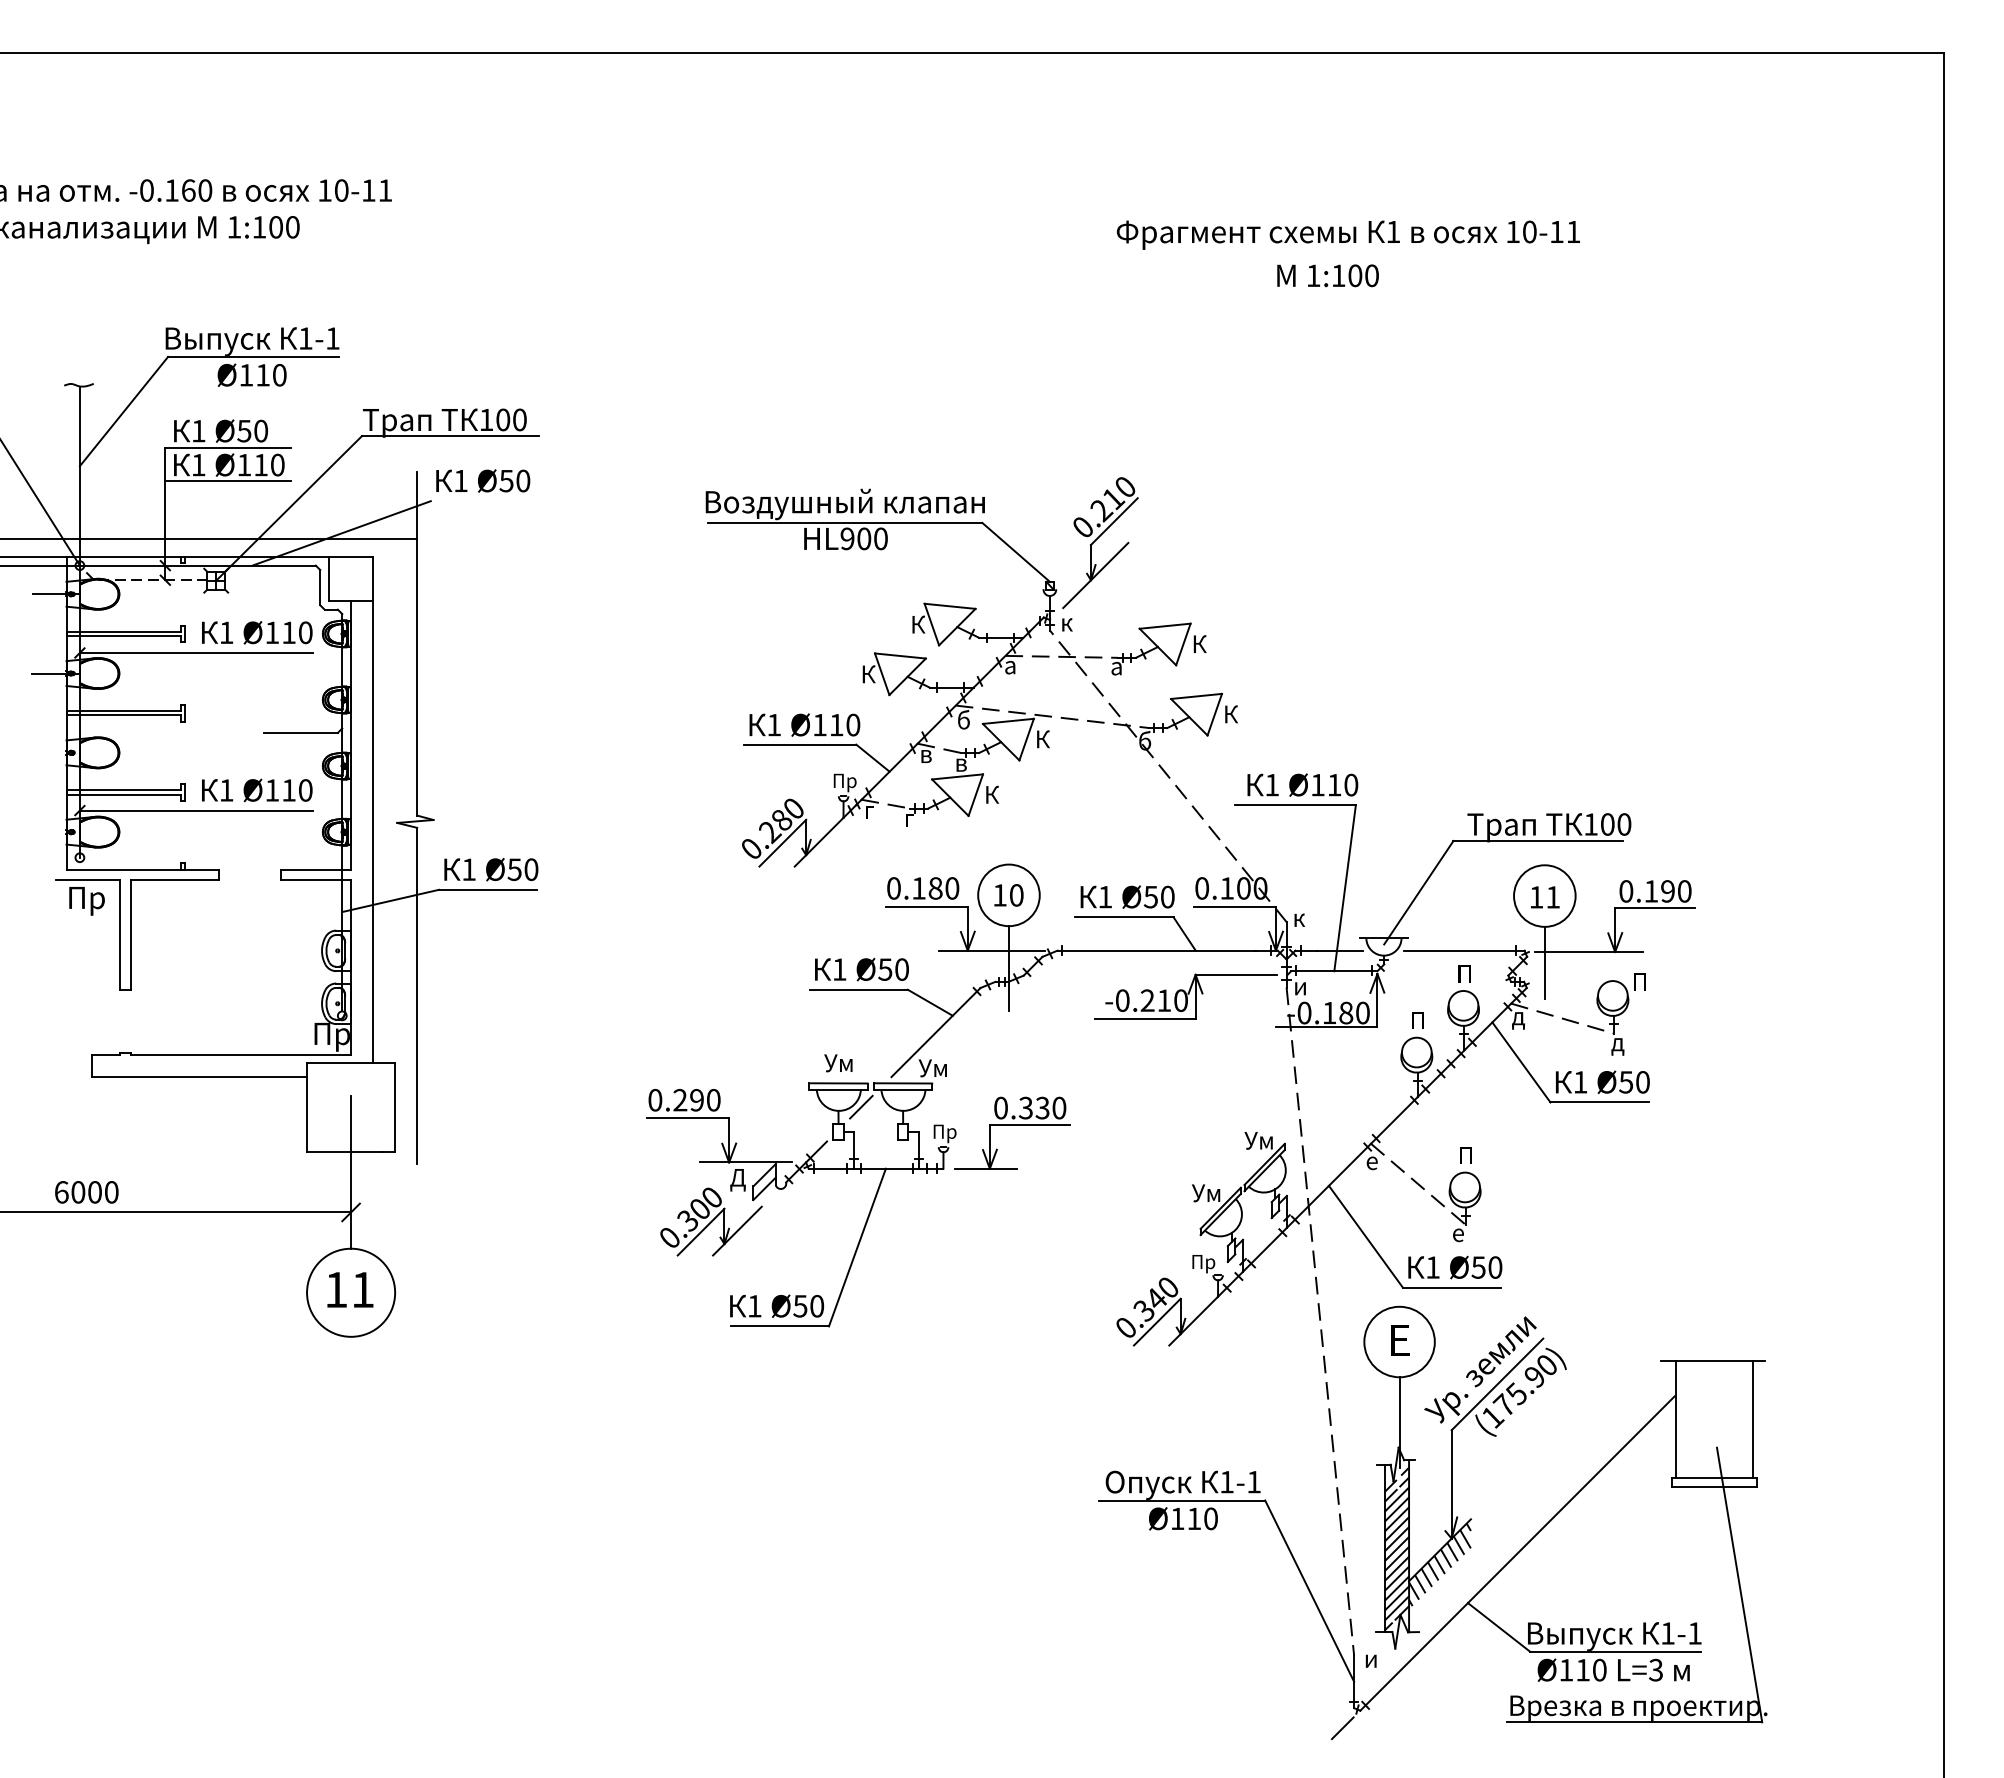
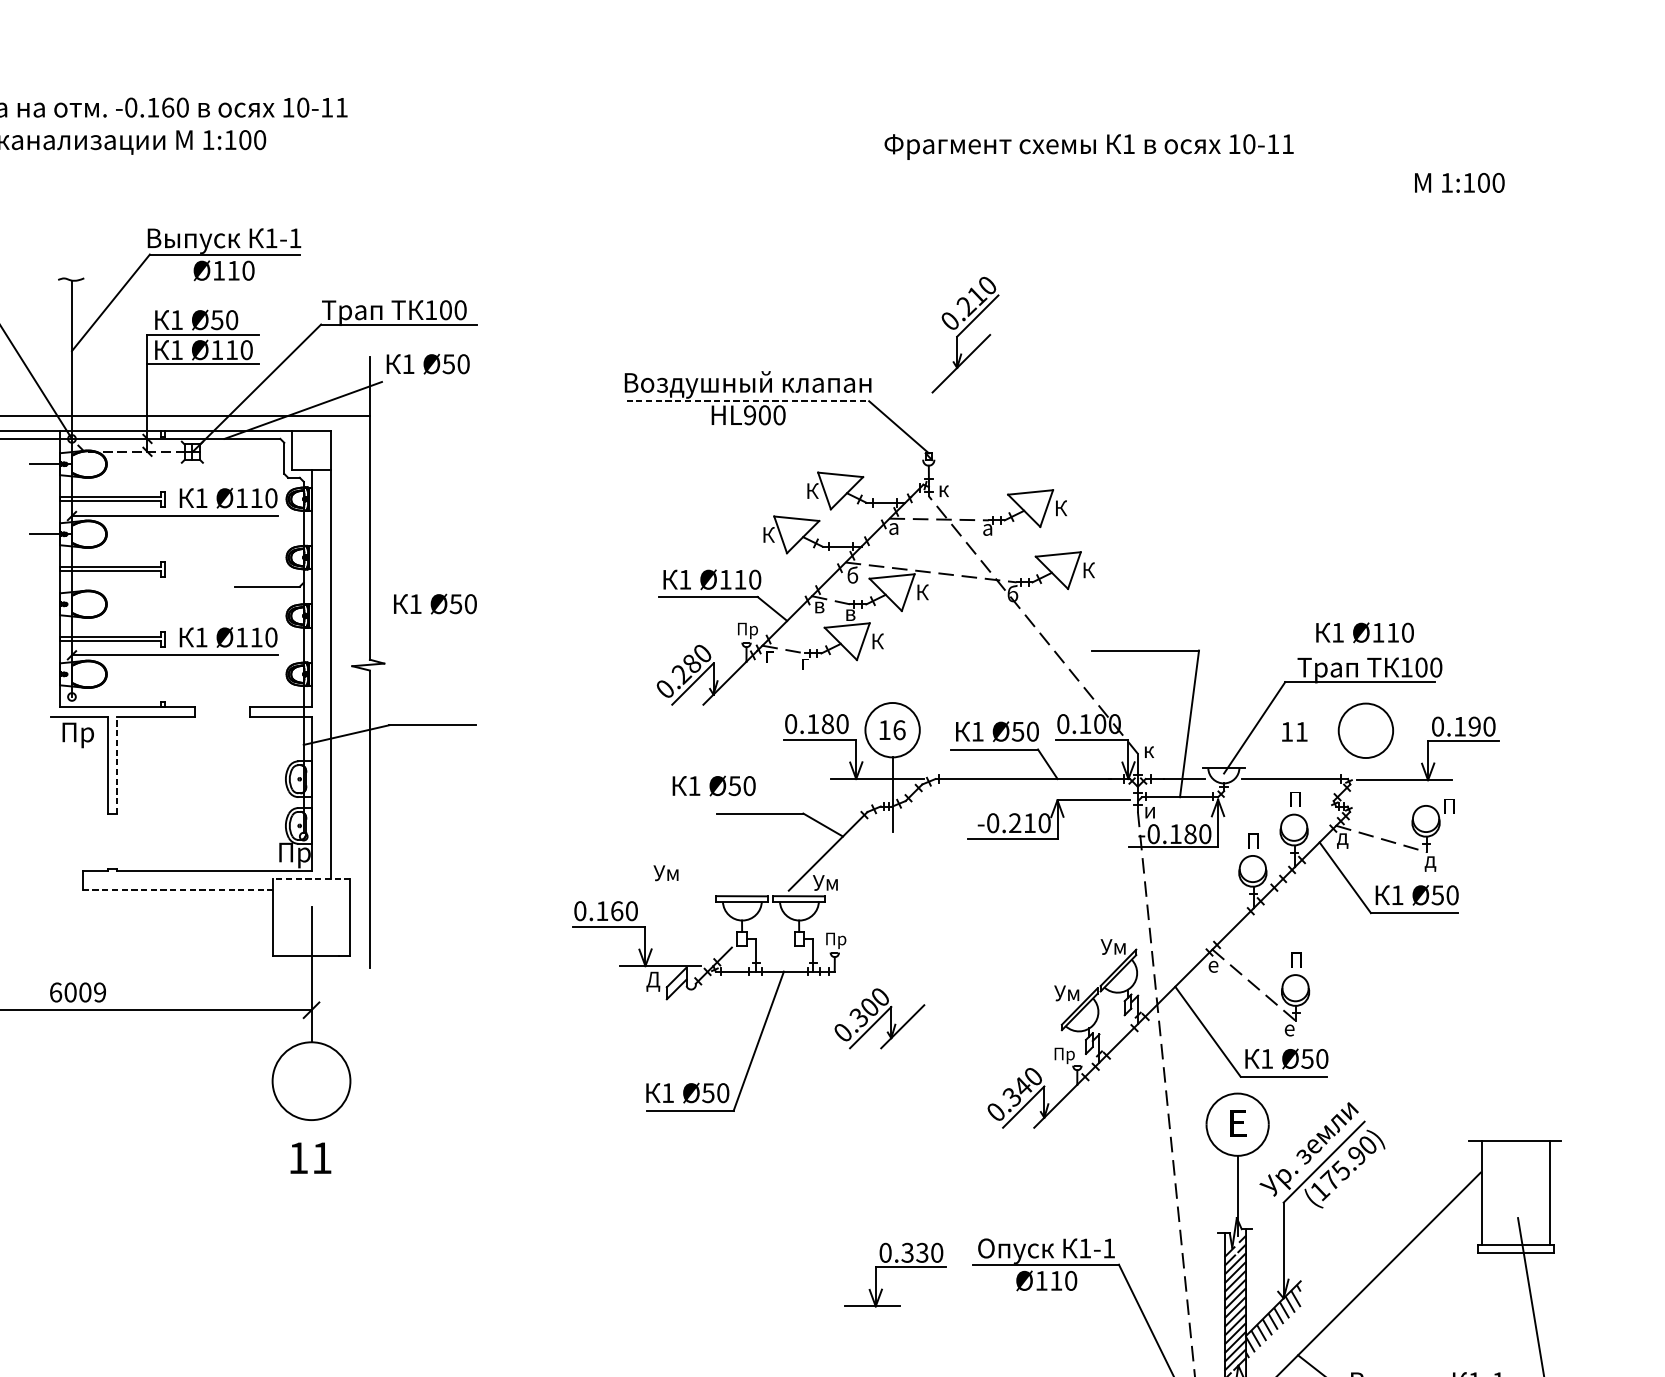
text: (1348, 234) -> (1089, 146), moved
text: (1327, 275) -> (1459, 182), moved
line: (845, 522) -> (748, 400), solid -> dashed
part: (1100, 543) -> (965, 335), moved
text: (1302, 784) -> (1364, 632), moved
text: (491, 869) -> (435, 603), moved
text: (1016, 895) -> (899, 730), 10 -> 16
text: (1545, 897) -> (1295, 732), moved
line: (130, 934) -> (116, 764), solid -> dashed
line: (1544, 962) -> (1365, 789), removed
text: (861, 969) -> (713, 785), moved
line: (350, 1063) -> (311, 878), solid -> dashed
text: (838, 1063) -> (666, 873), moved
line: (200, 1076) -> (178, 890), solid -> dashed
text: (688, 1099) -> (609, 910), 0.290 -> 0.160
line: (861, 1106) -> (762, 916), removed
part: (1012, 1125) -> (895, 1268), moved
text: (111, 1192) -> (99, 992), 6000 -> 6009
part: (711, 1221) -> (879, 1018), moved
text: (350, 1289) -> (311, 1157), moved

